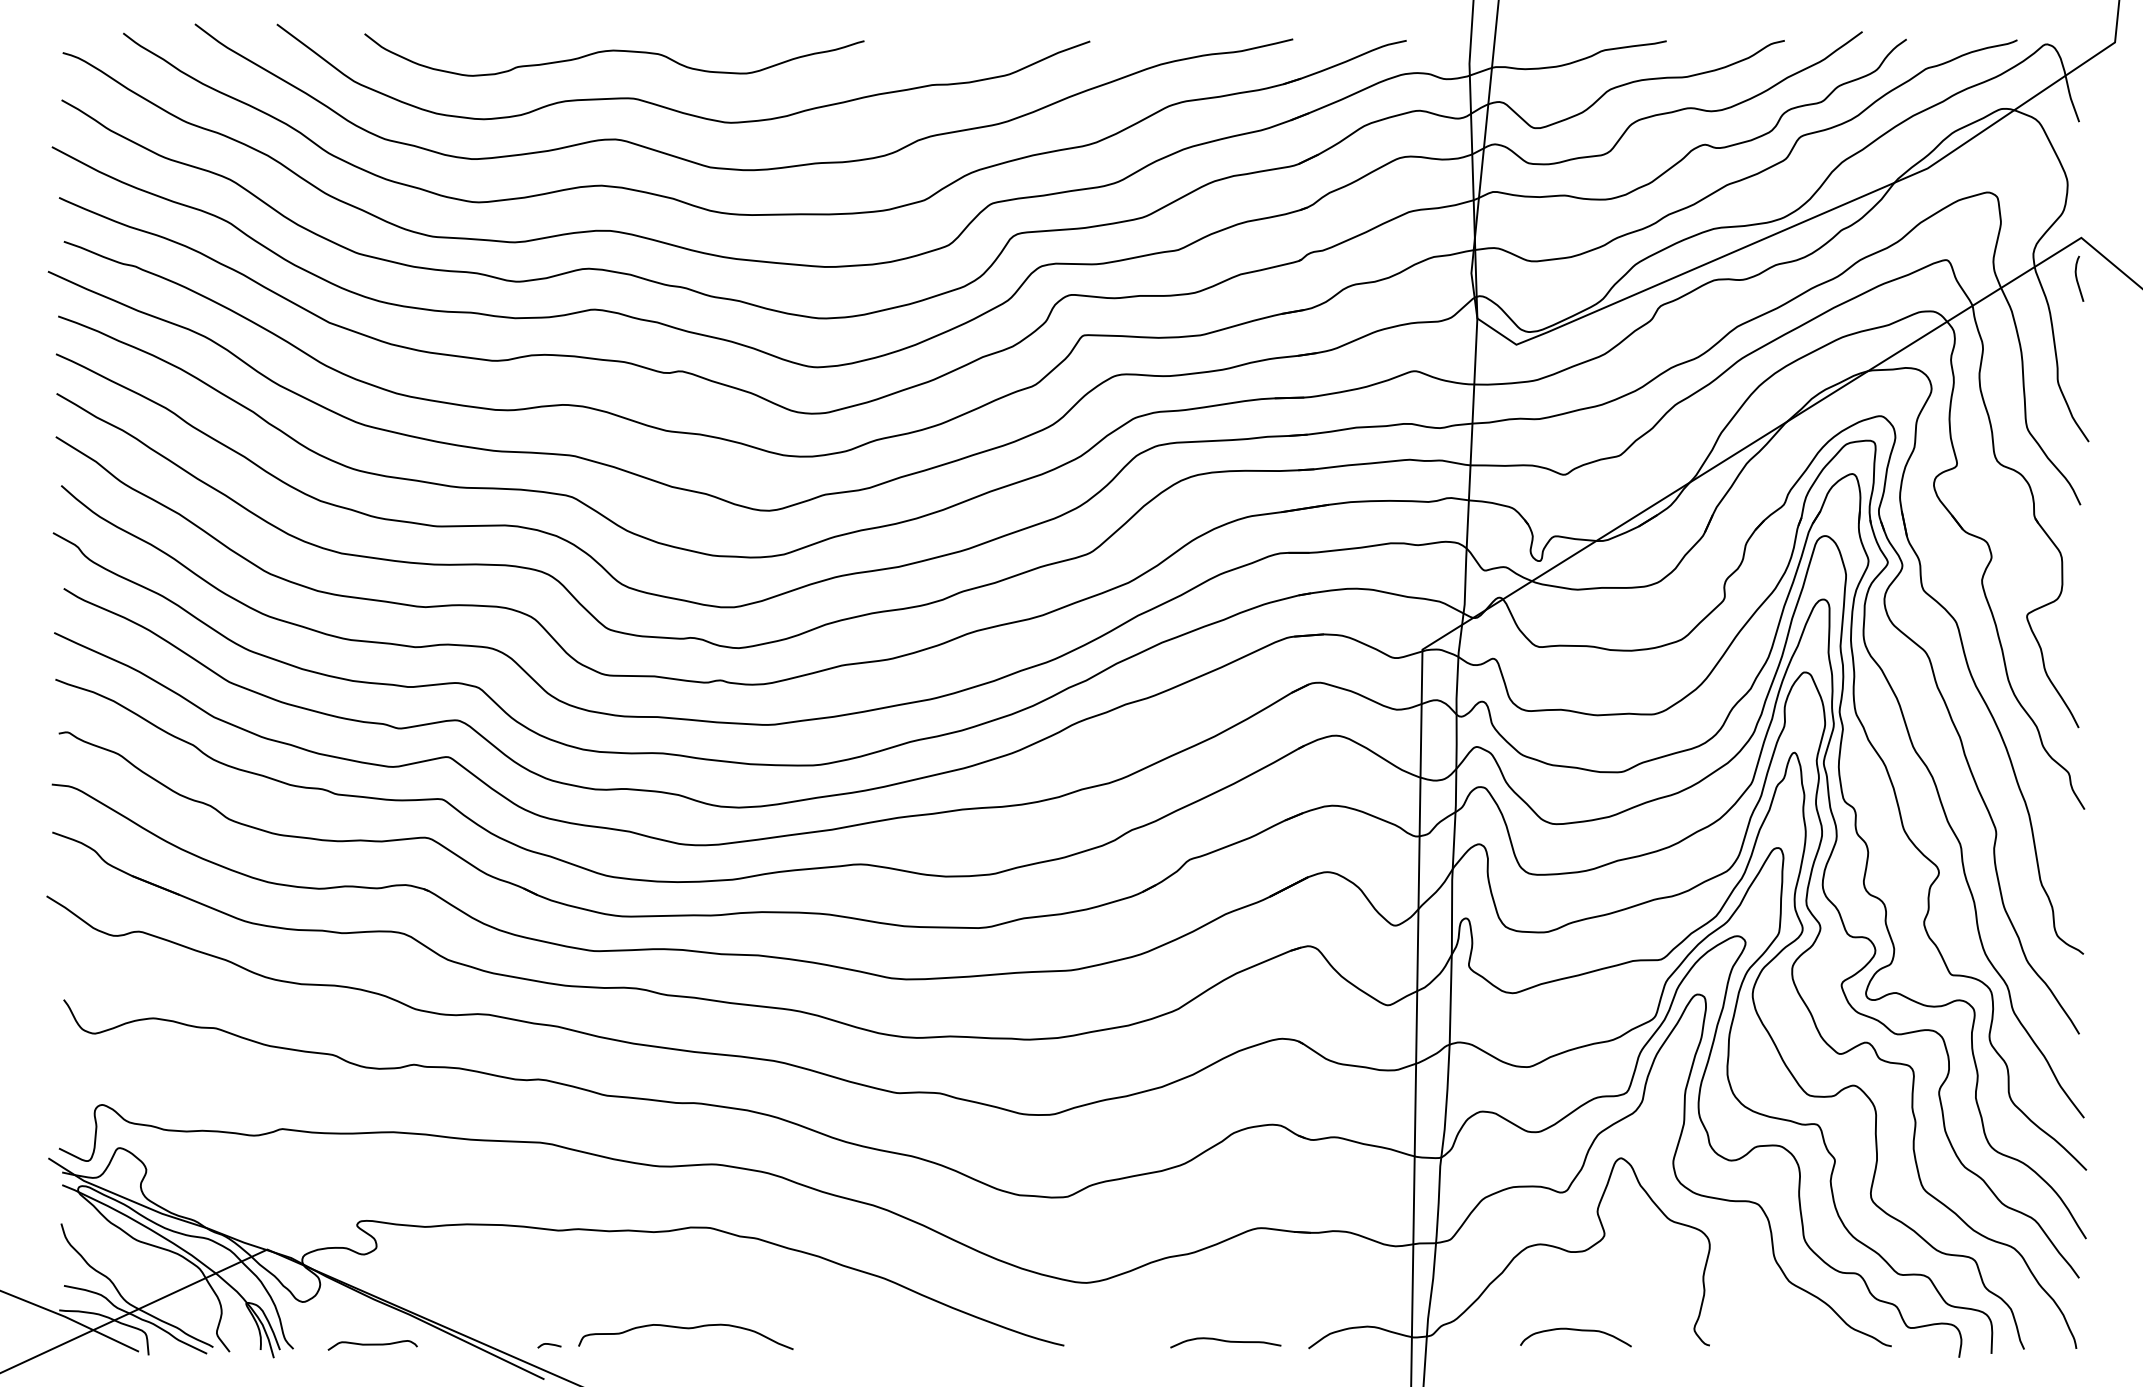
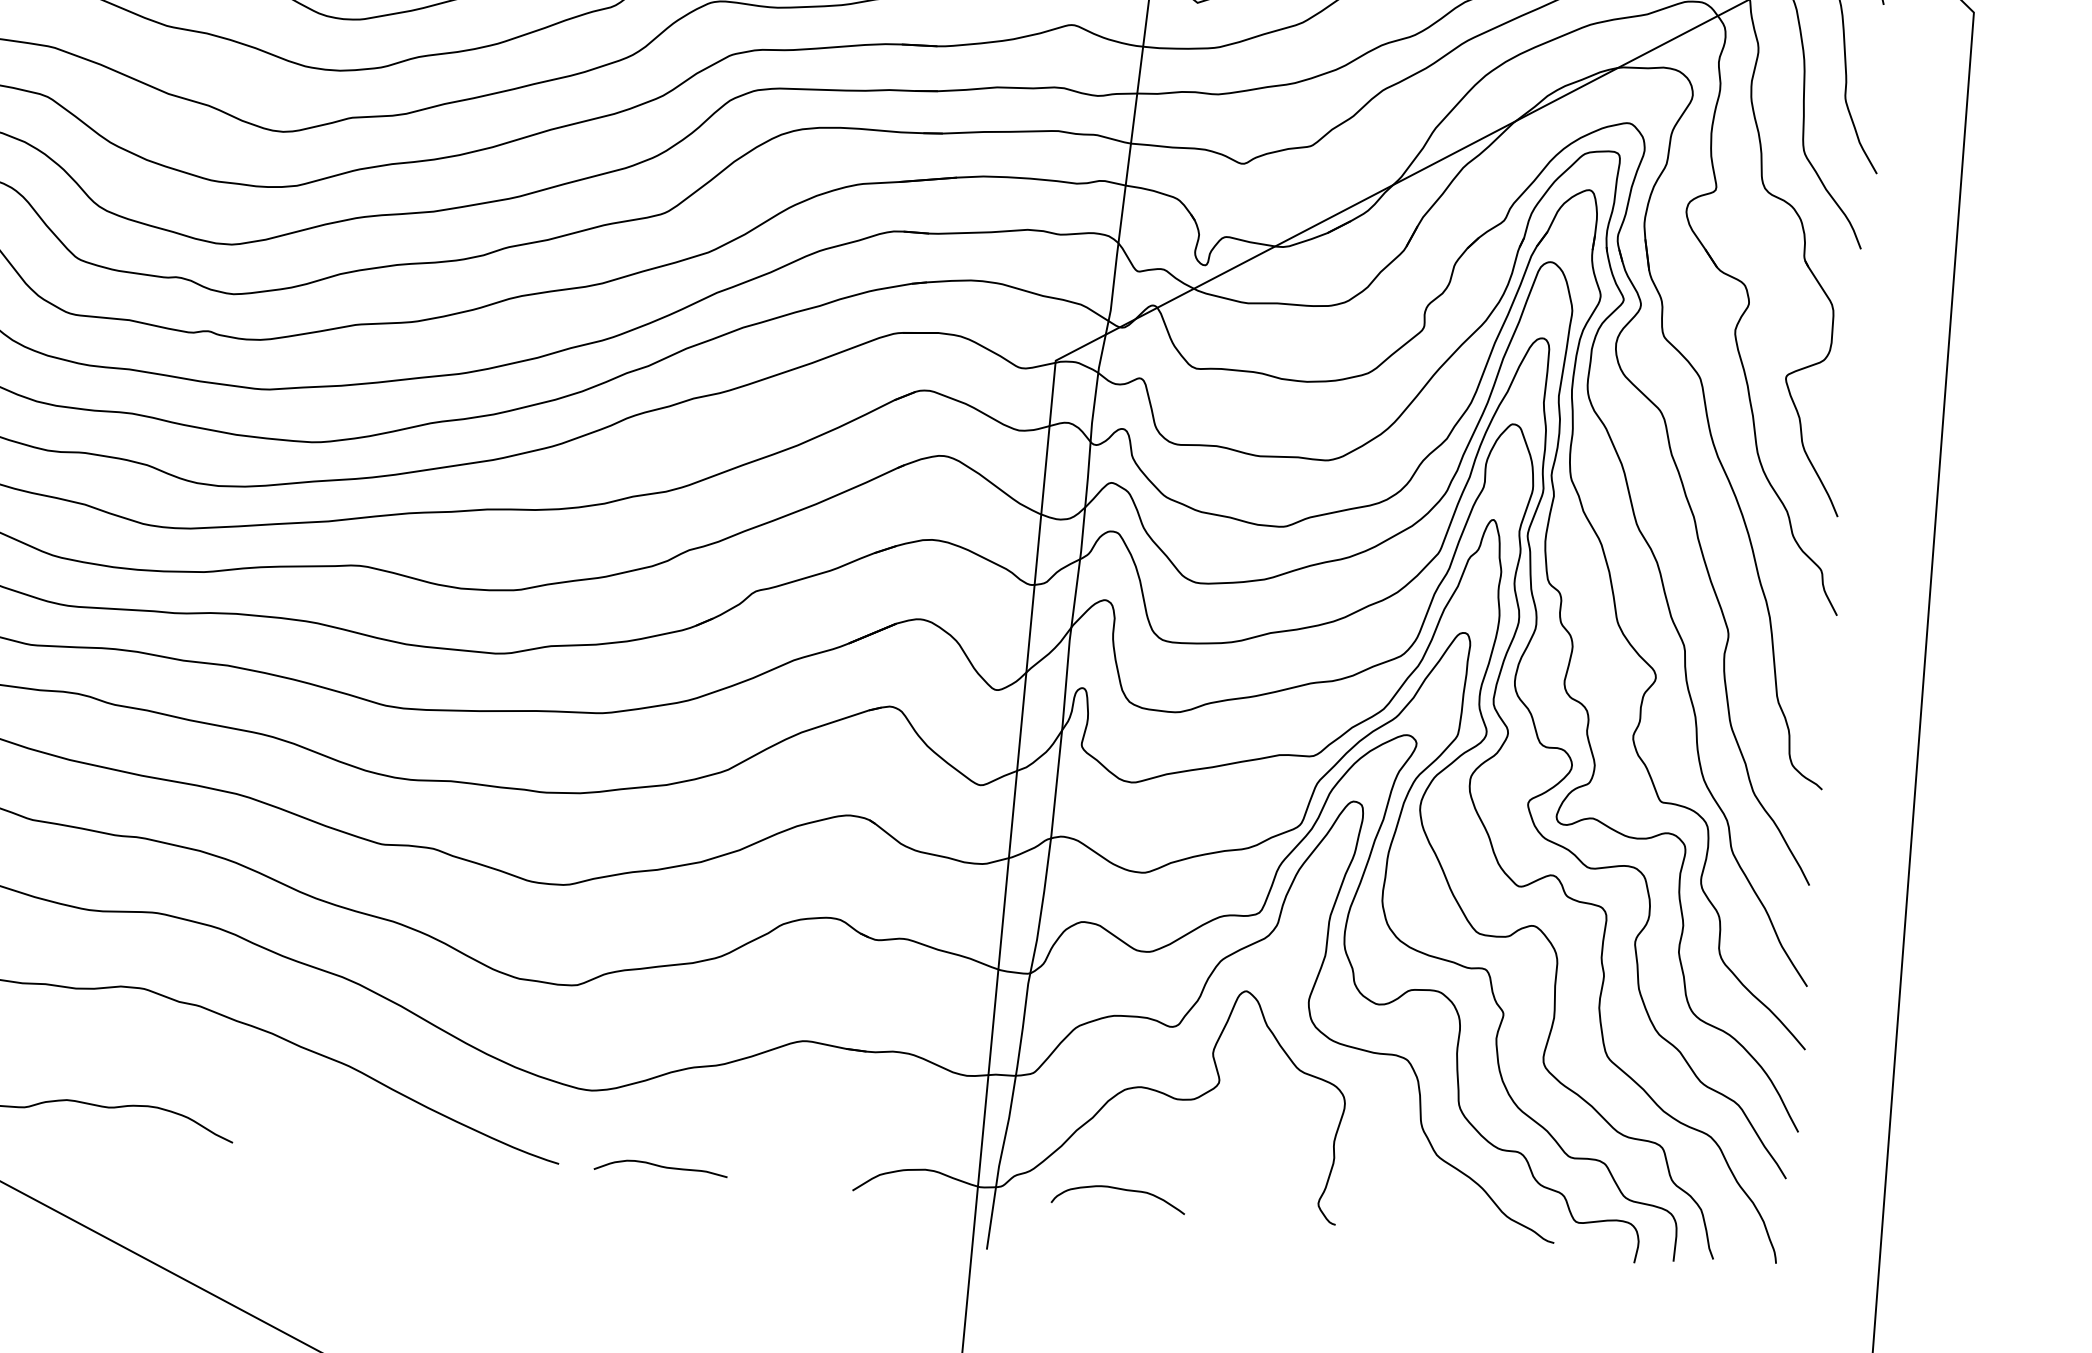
curve: (1575, 1330) -> (1118, 1189), moved
curve: (1225, 1341) -> (660, 1166), moved

